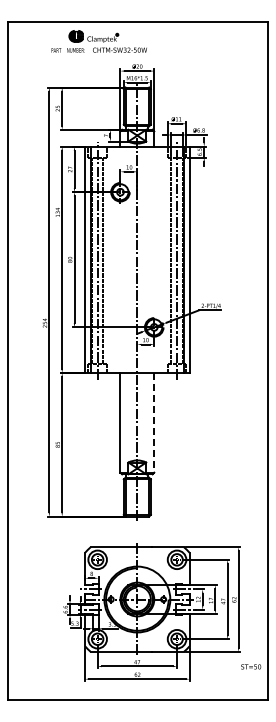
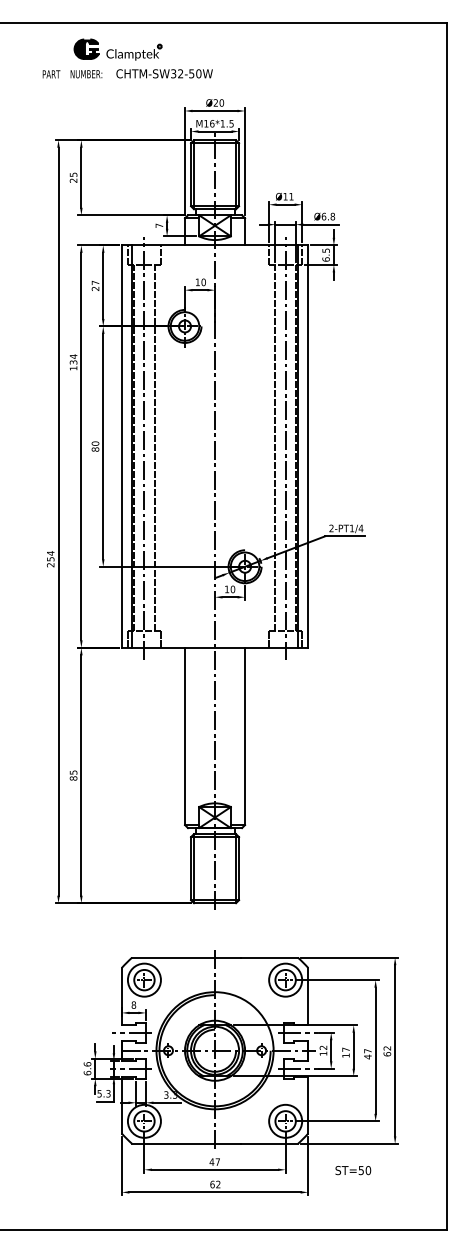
part: (98, 41) -> (126, 58), moved
line: (154, 422) -> (245, 735), dashed -> solid
text: (251, 666) -> (353, 1169), moved

